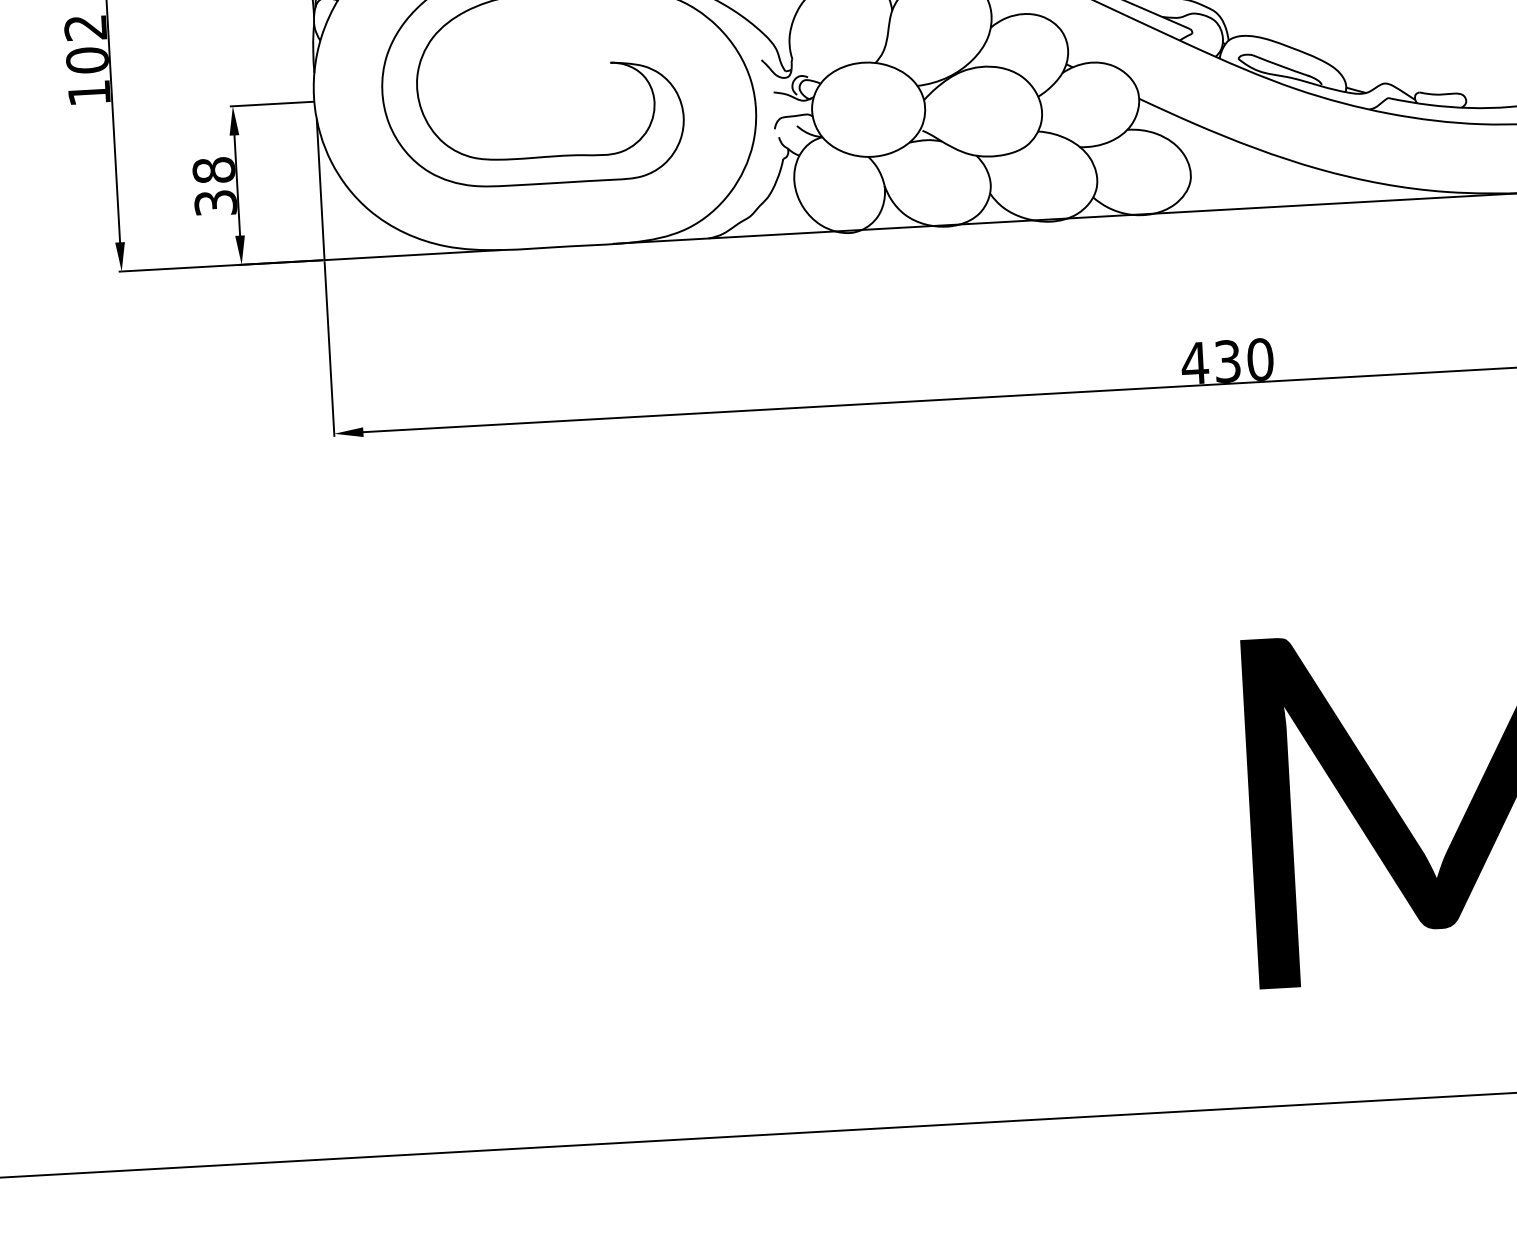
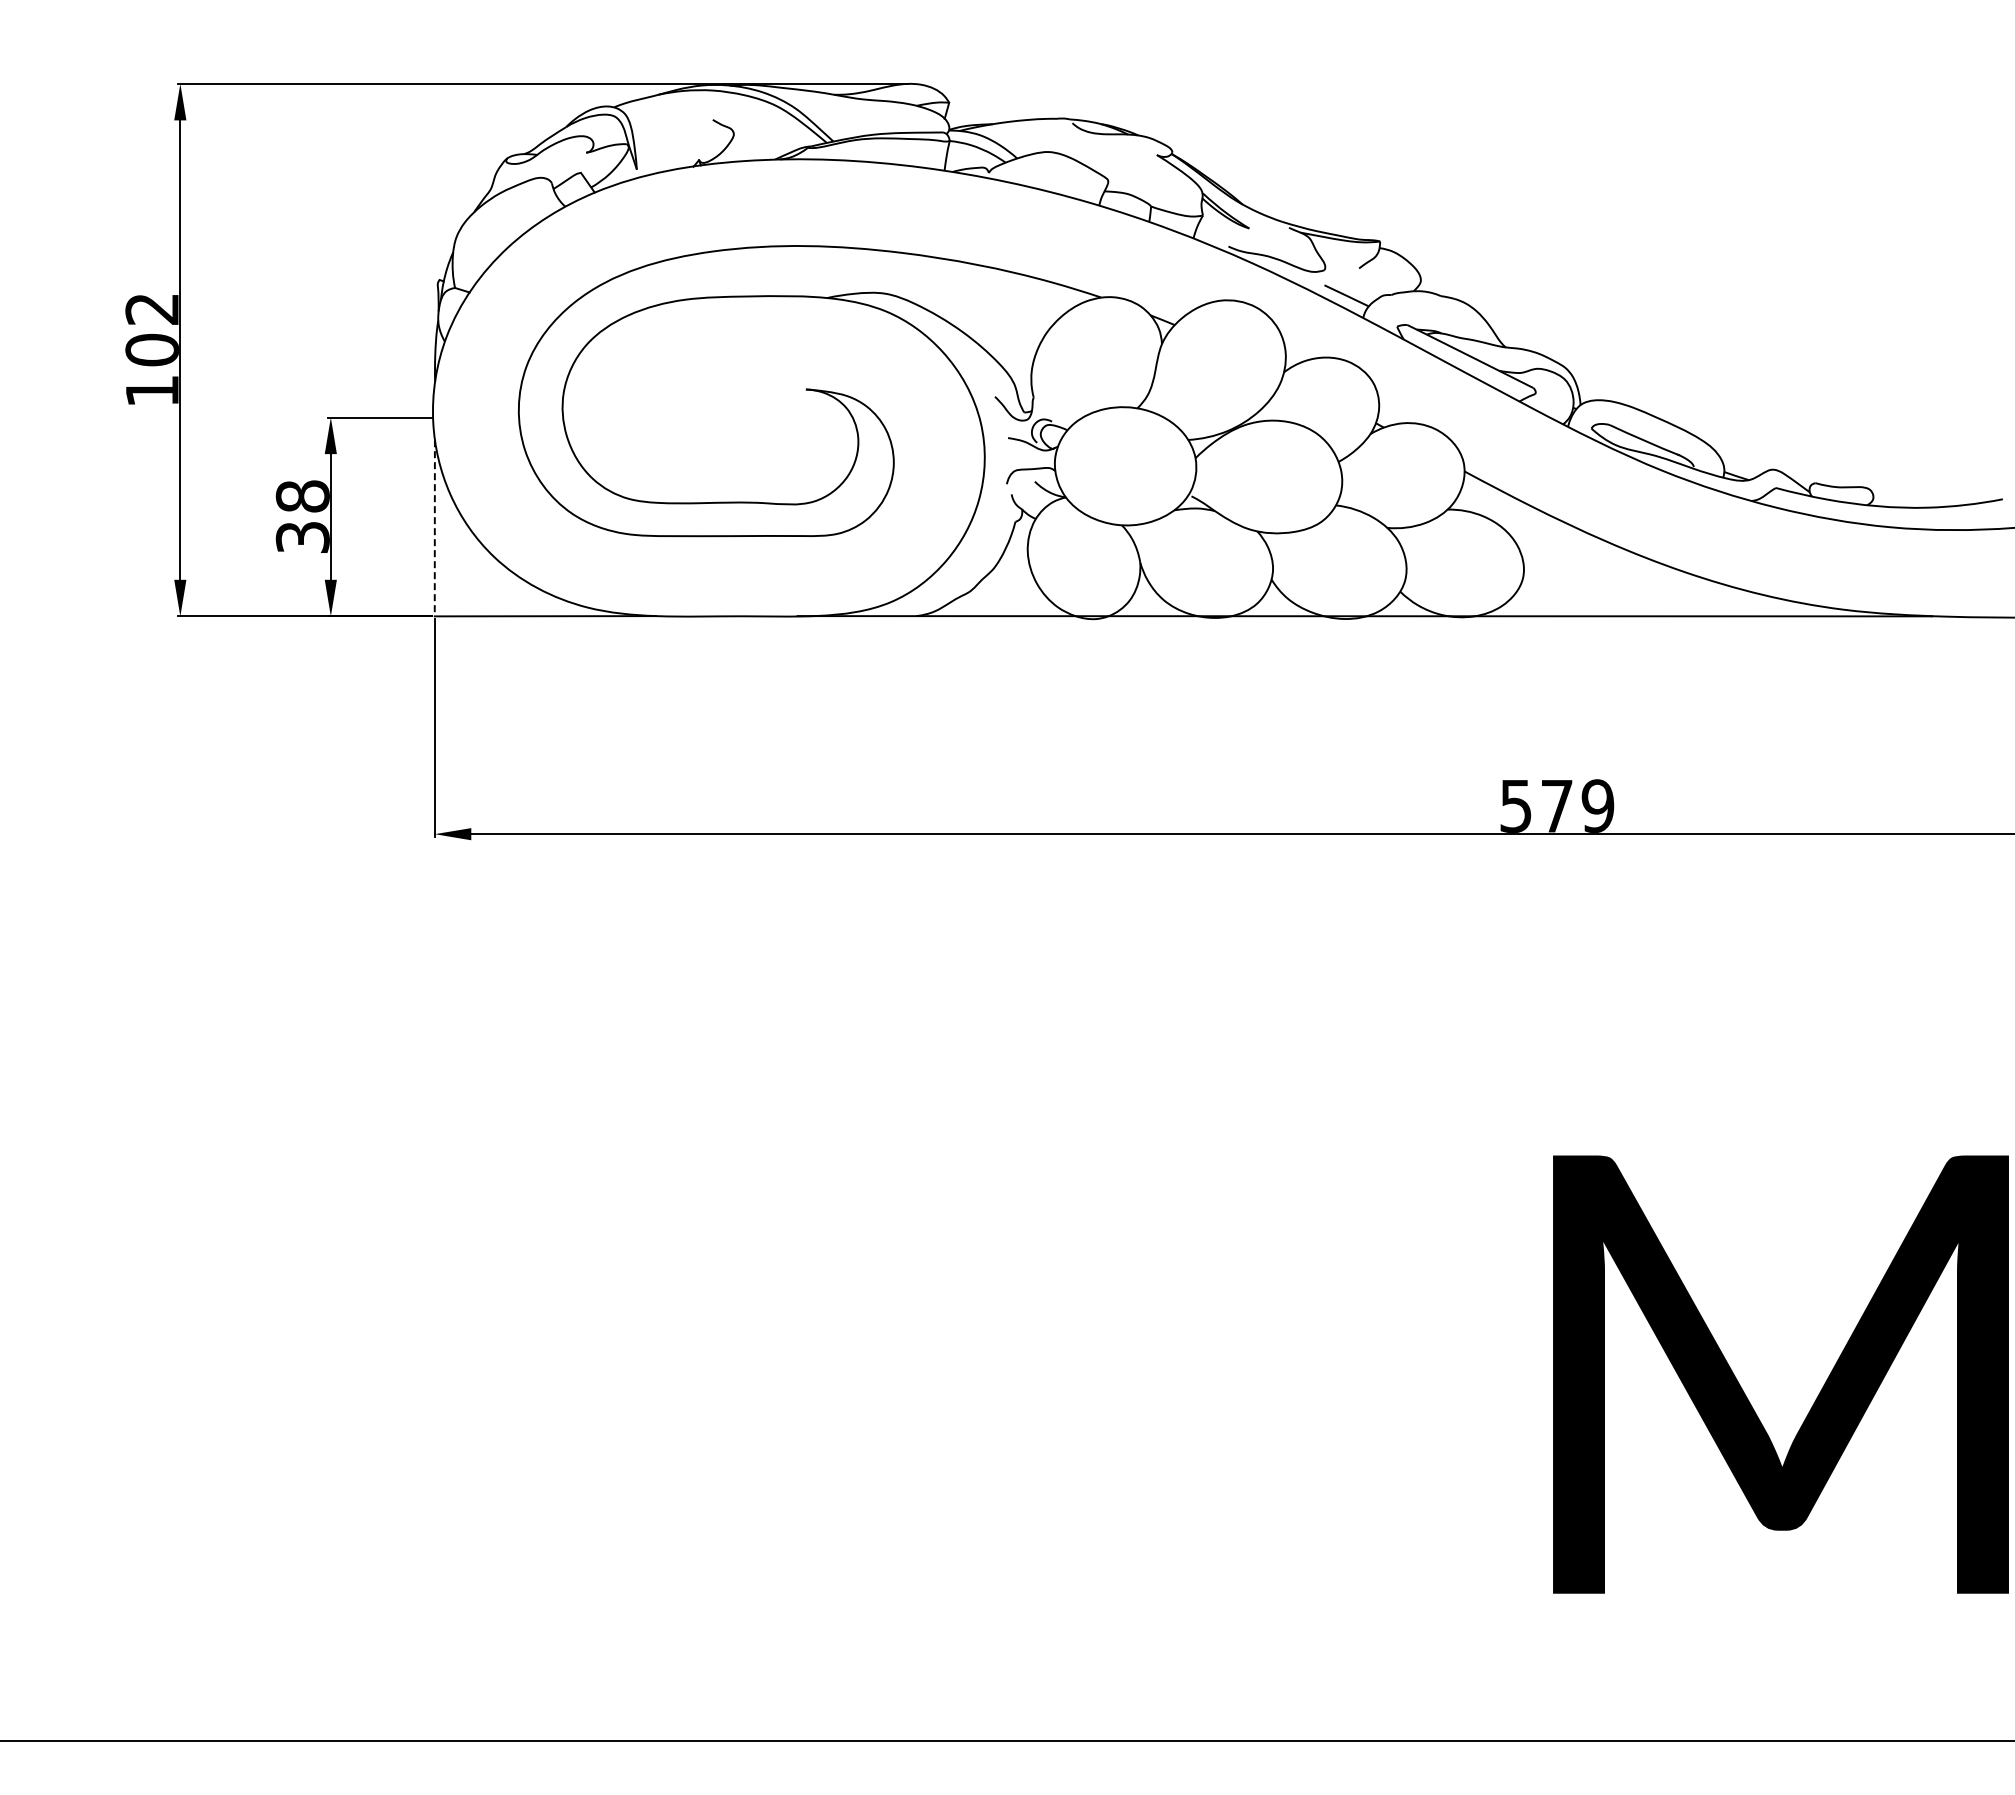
line: (320, 190) -> (434, 528), solid -> dashed
text: (1227, 360) -> (1556, 805), 430 -> 579

